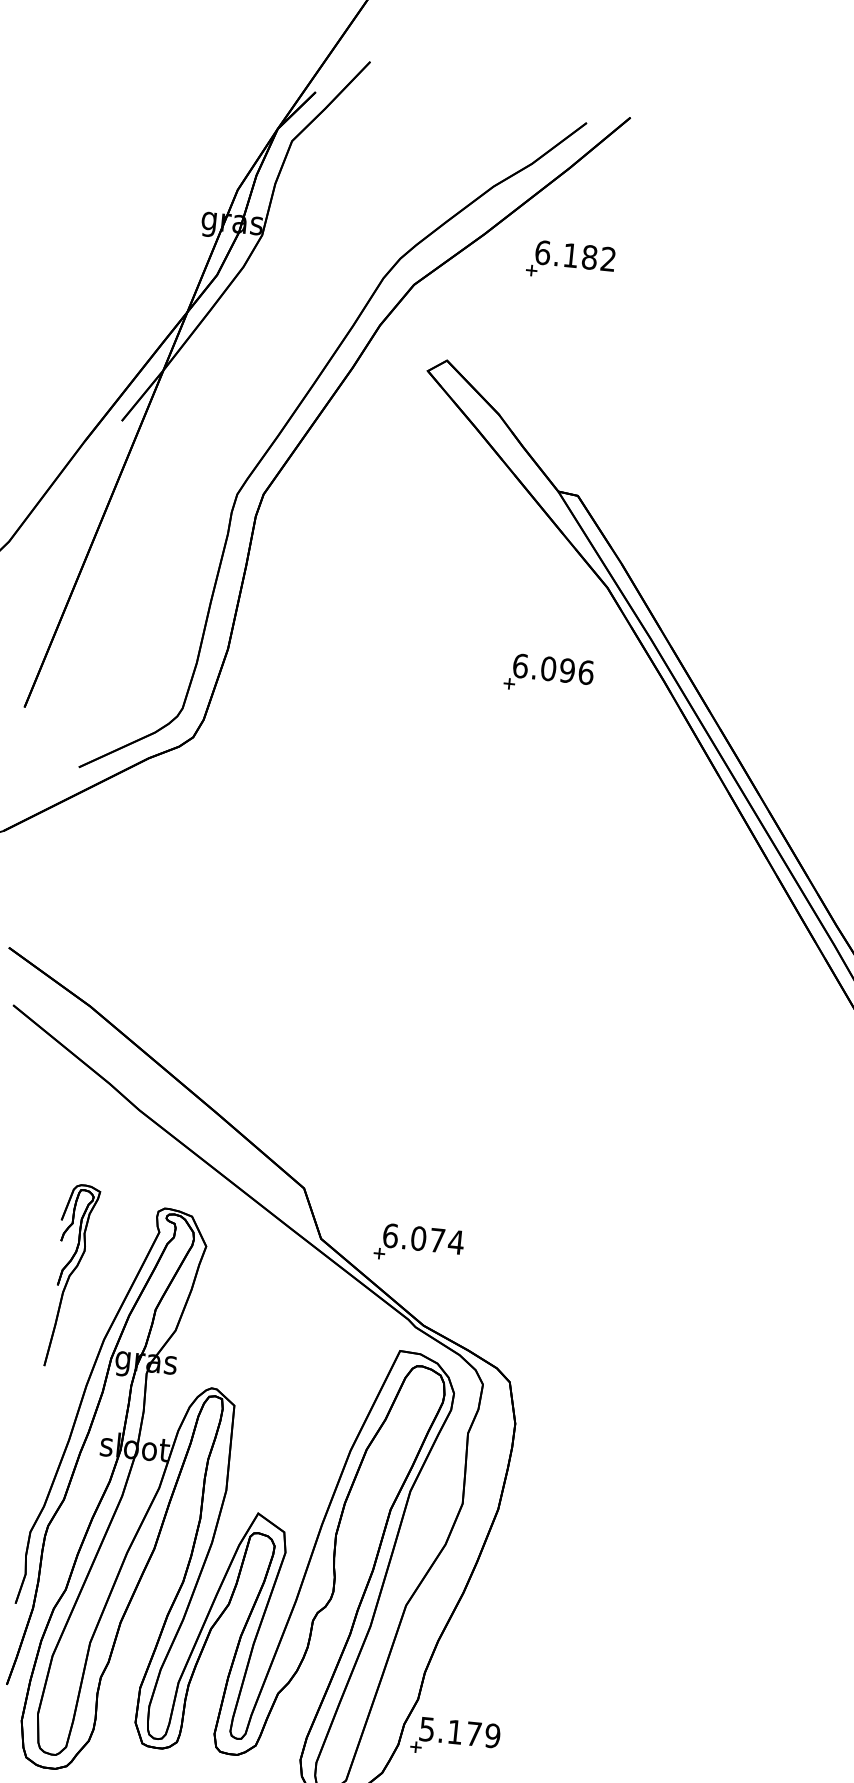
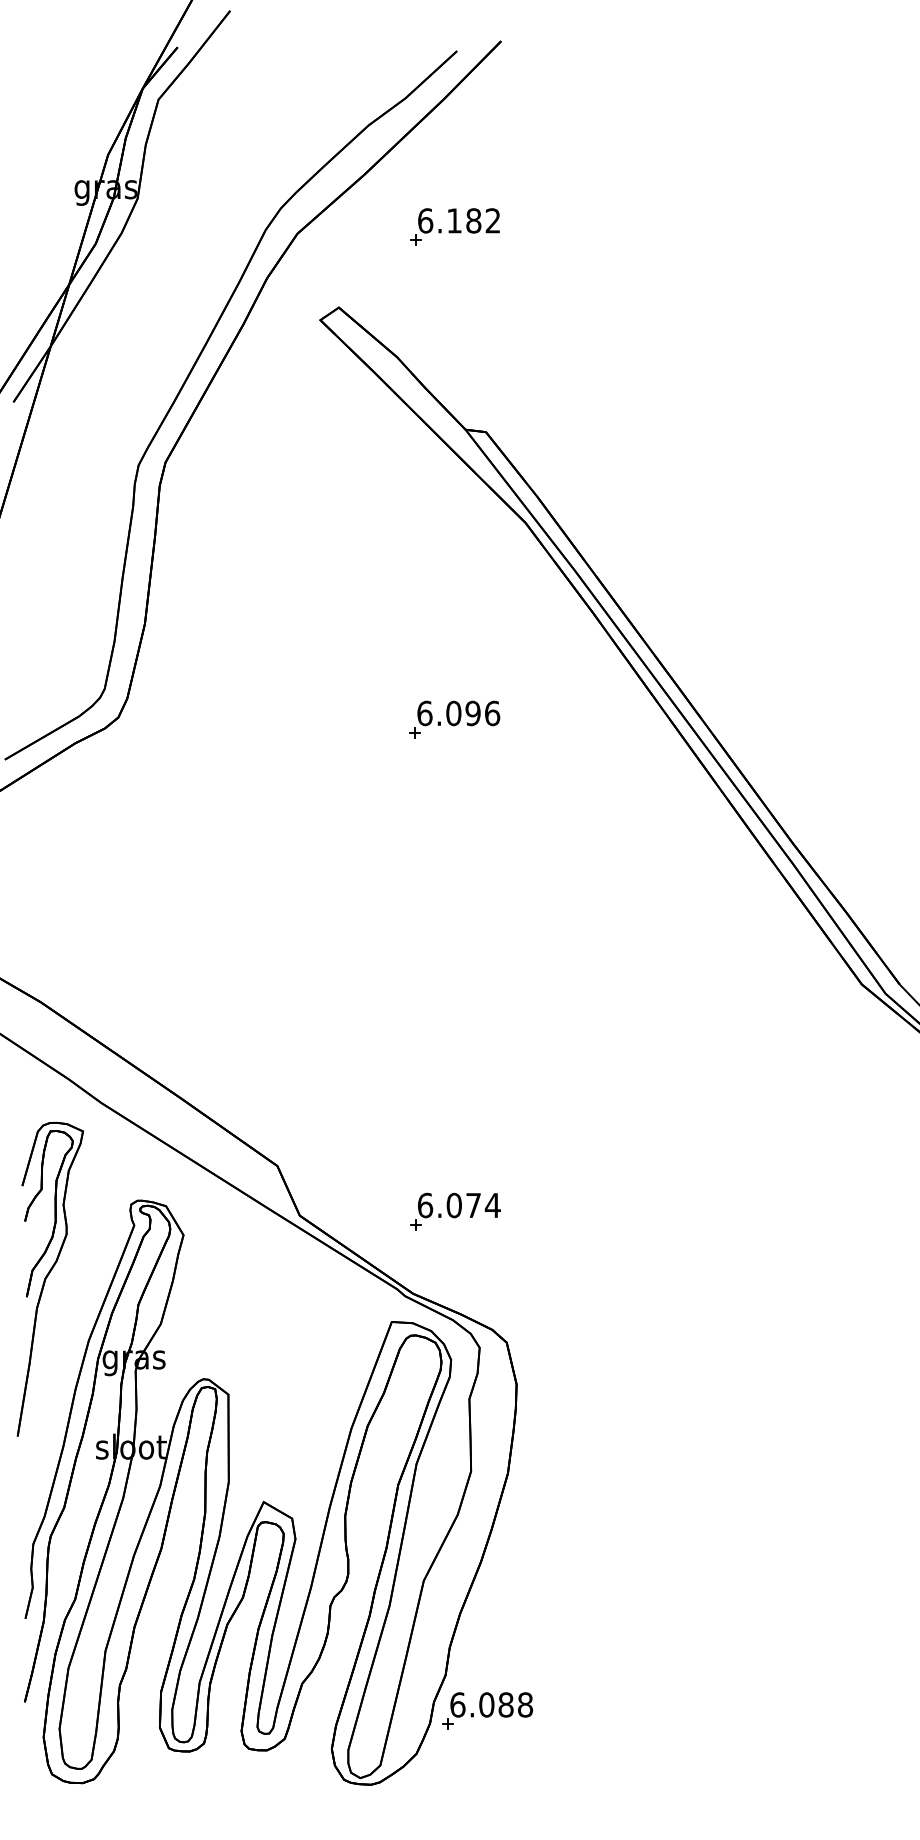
part: (570, 261) -> (454, 226), moved
part: (548, 674) -> (454, 719), moved
part: (419, 1244) -> (455, 1211), moved
part: (71, 1275) -> (49, 1278), size x1.67
text: (459, 1732) -> (491, 1704), 5.179 -> 6.088

